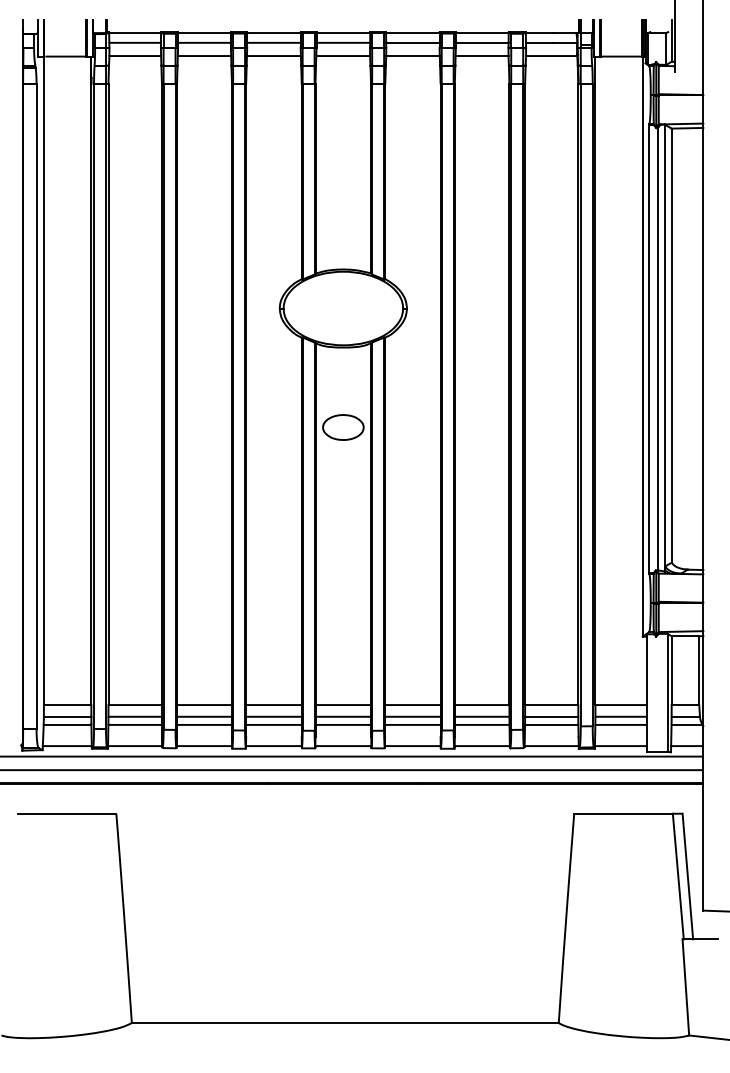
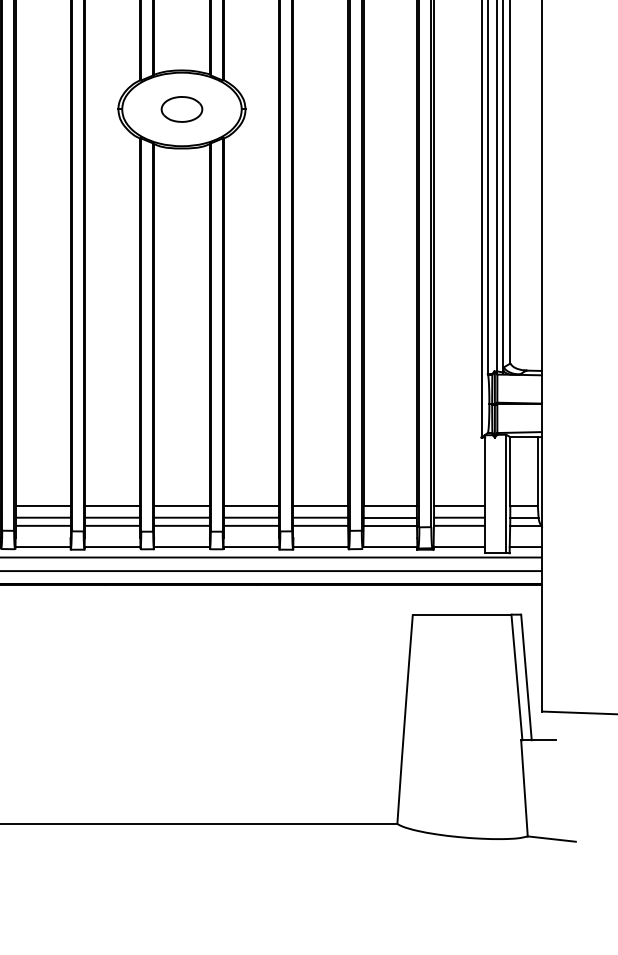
part: (343, 427) -> (182, 109), moved

